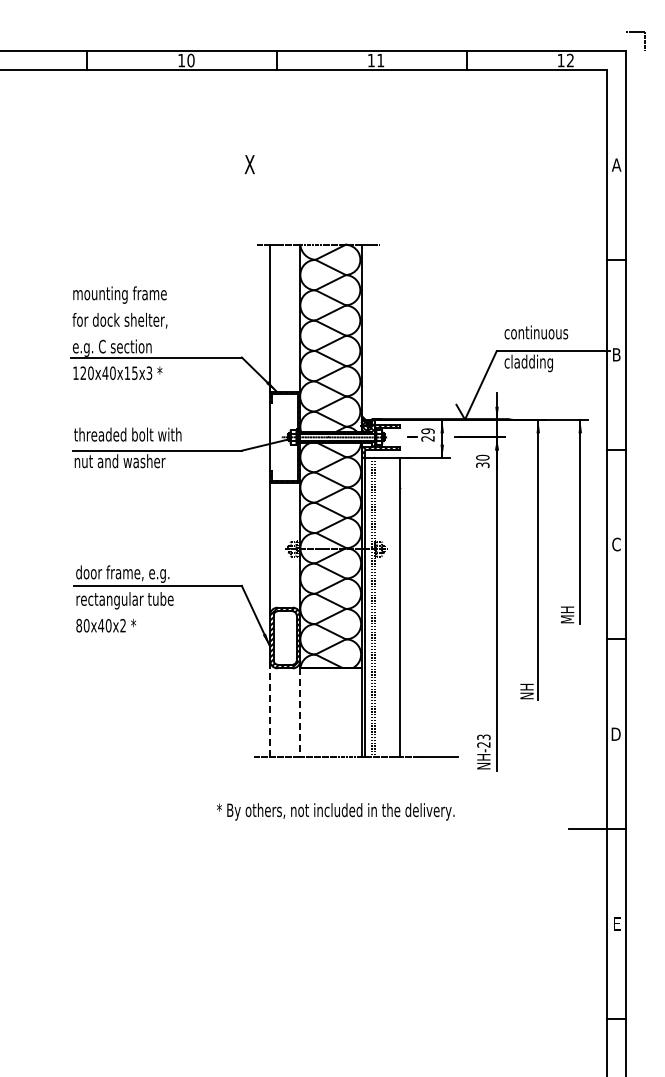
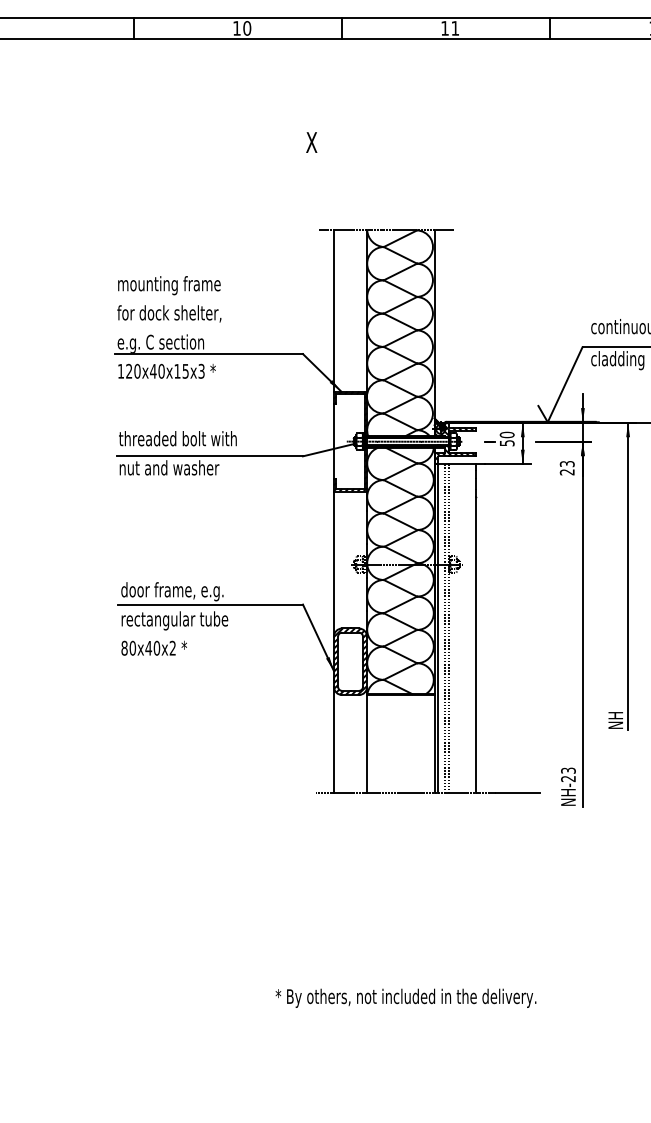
text: (427, 434) -> (506, 438), 29 -> 50
text: (482, 461) -> (566, 468), 30 -> 23
line: (270, 708) -> (334, 739), dashed -> solid
line: (300, 712) -> (367, 743), dashed -> solid
text: (335, 811) -> (405, 997), moved

